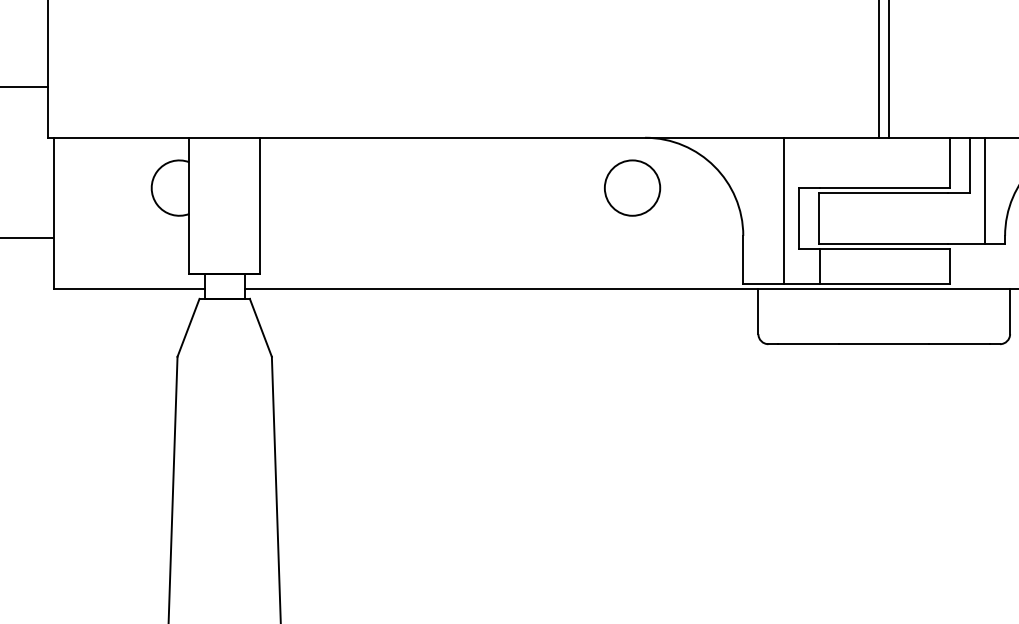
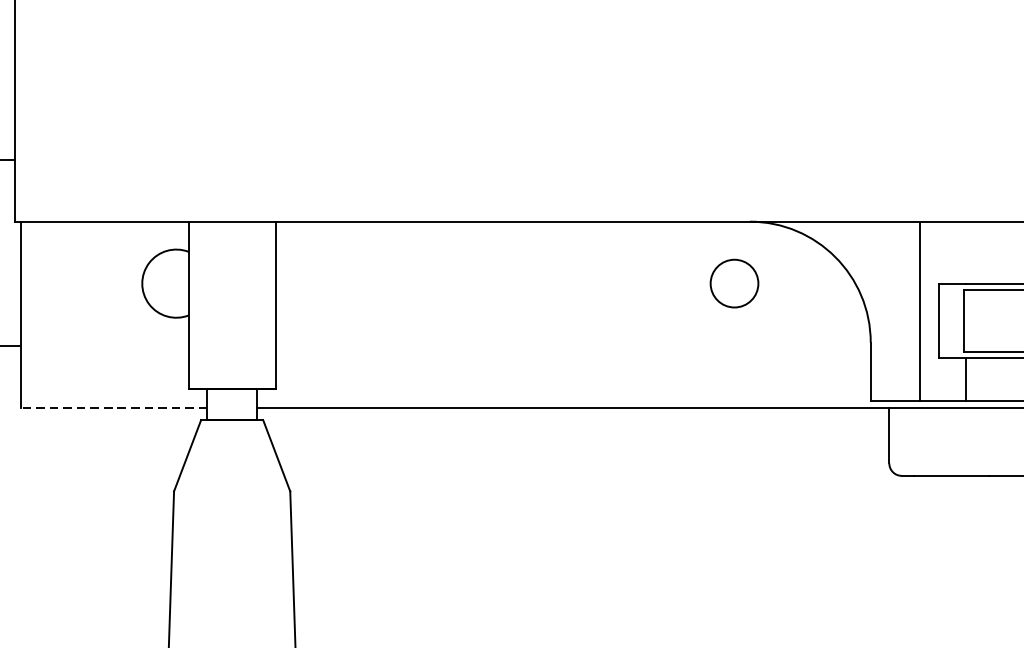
circle: (632, 187) -> (734, 282), size x0.7
line: (129, 288) -> (114, 407), solid -> dashed

